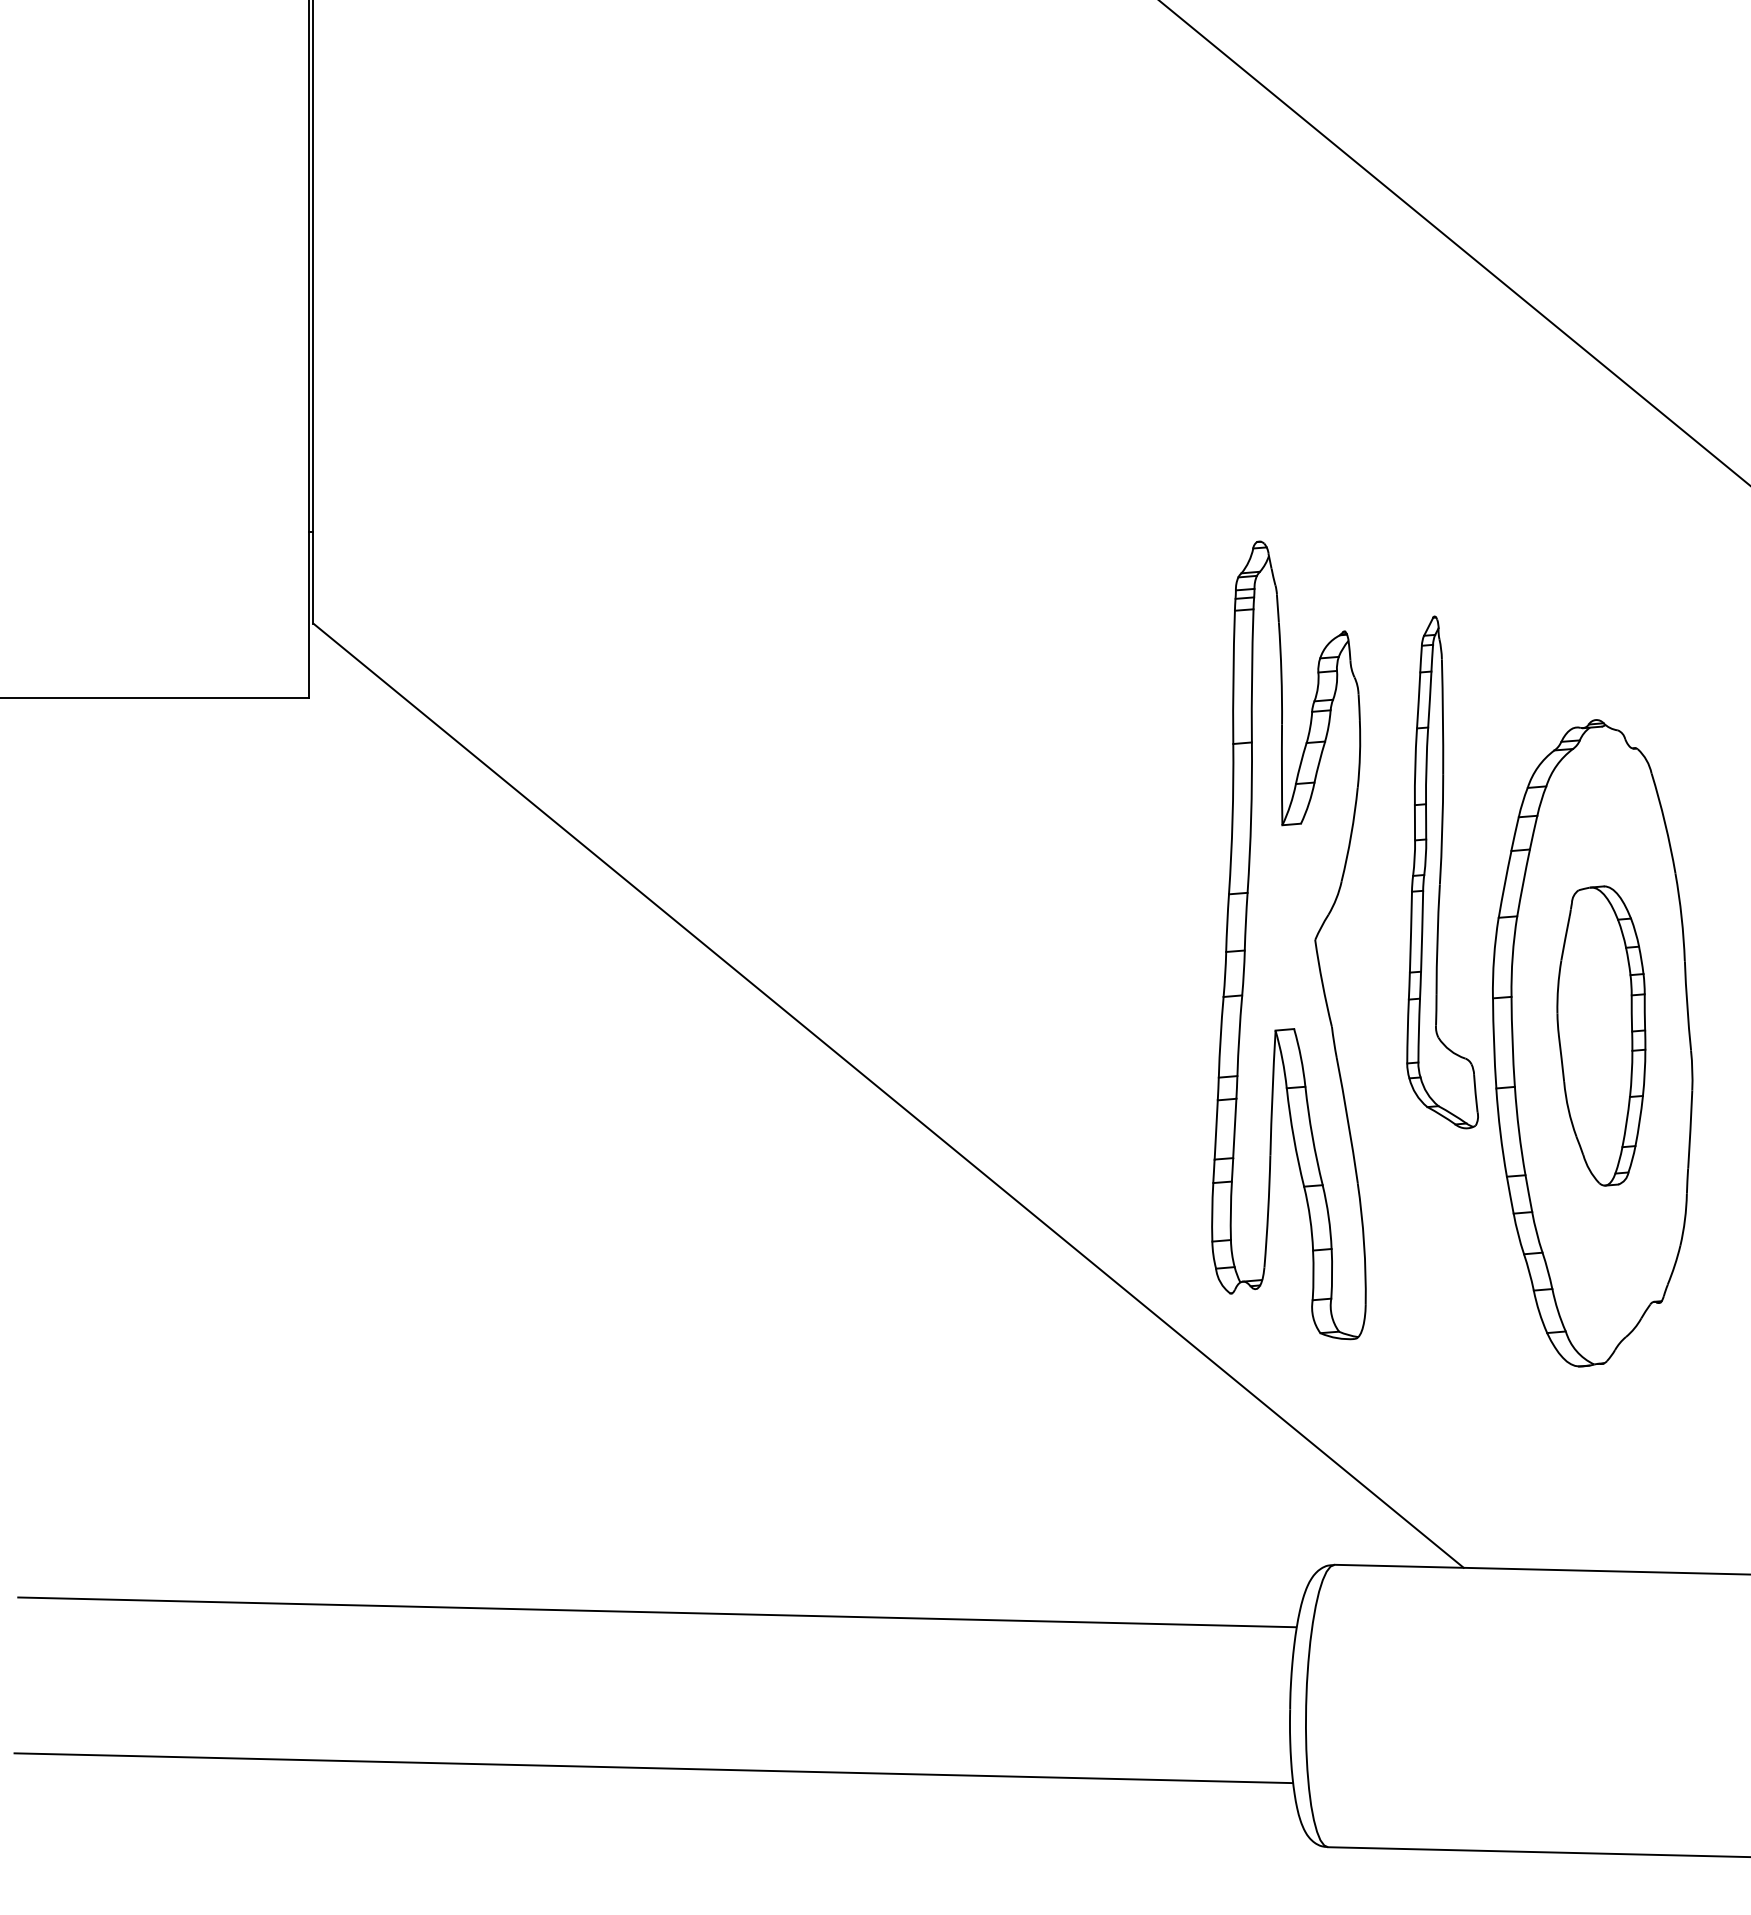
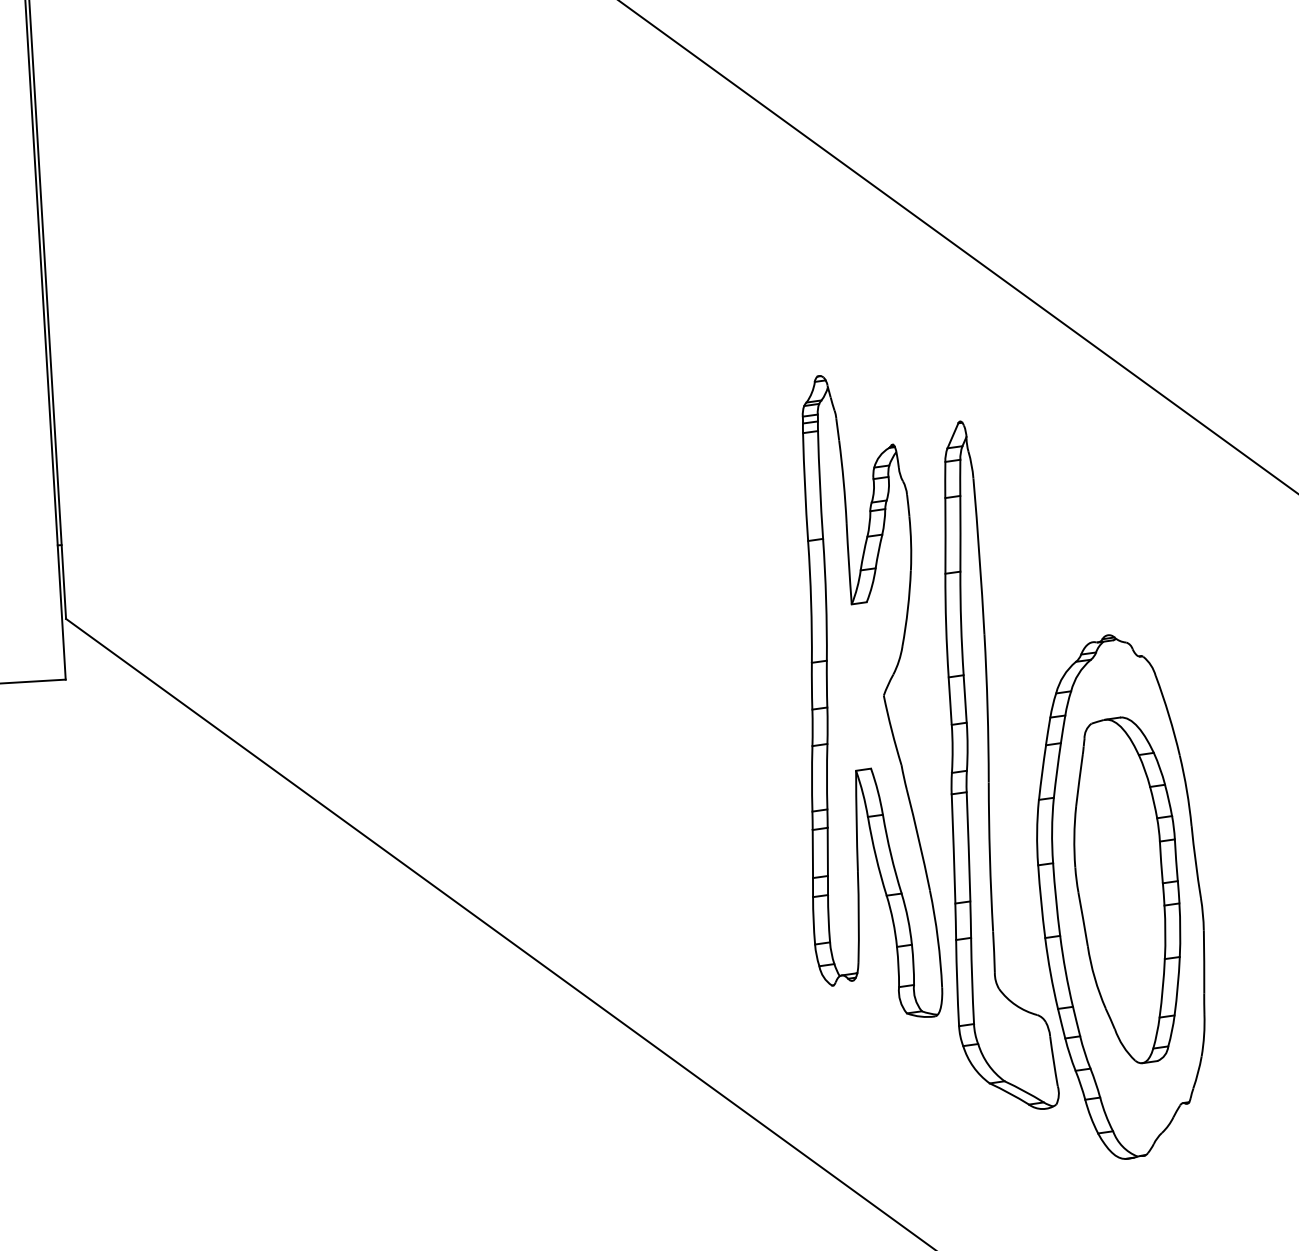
part: (1442, 872) -> (991, 765), size x1.67
part: (1288, 940) -> (862, 697), moved
part: (1601, 1035) -> (1127, 890), size x1.43

